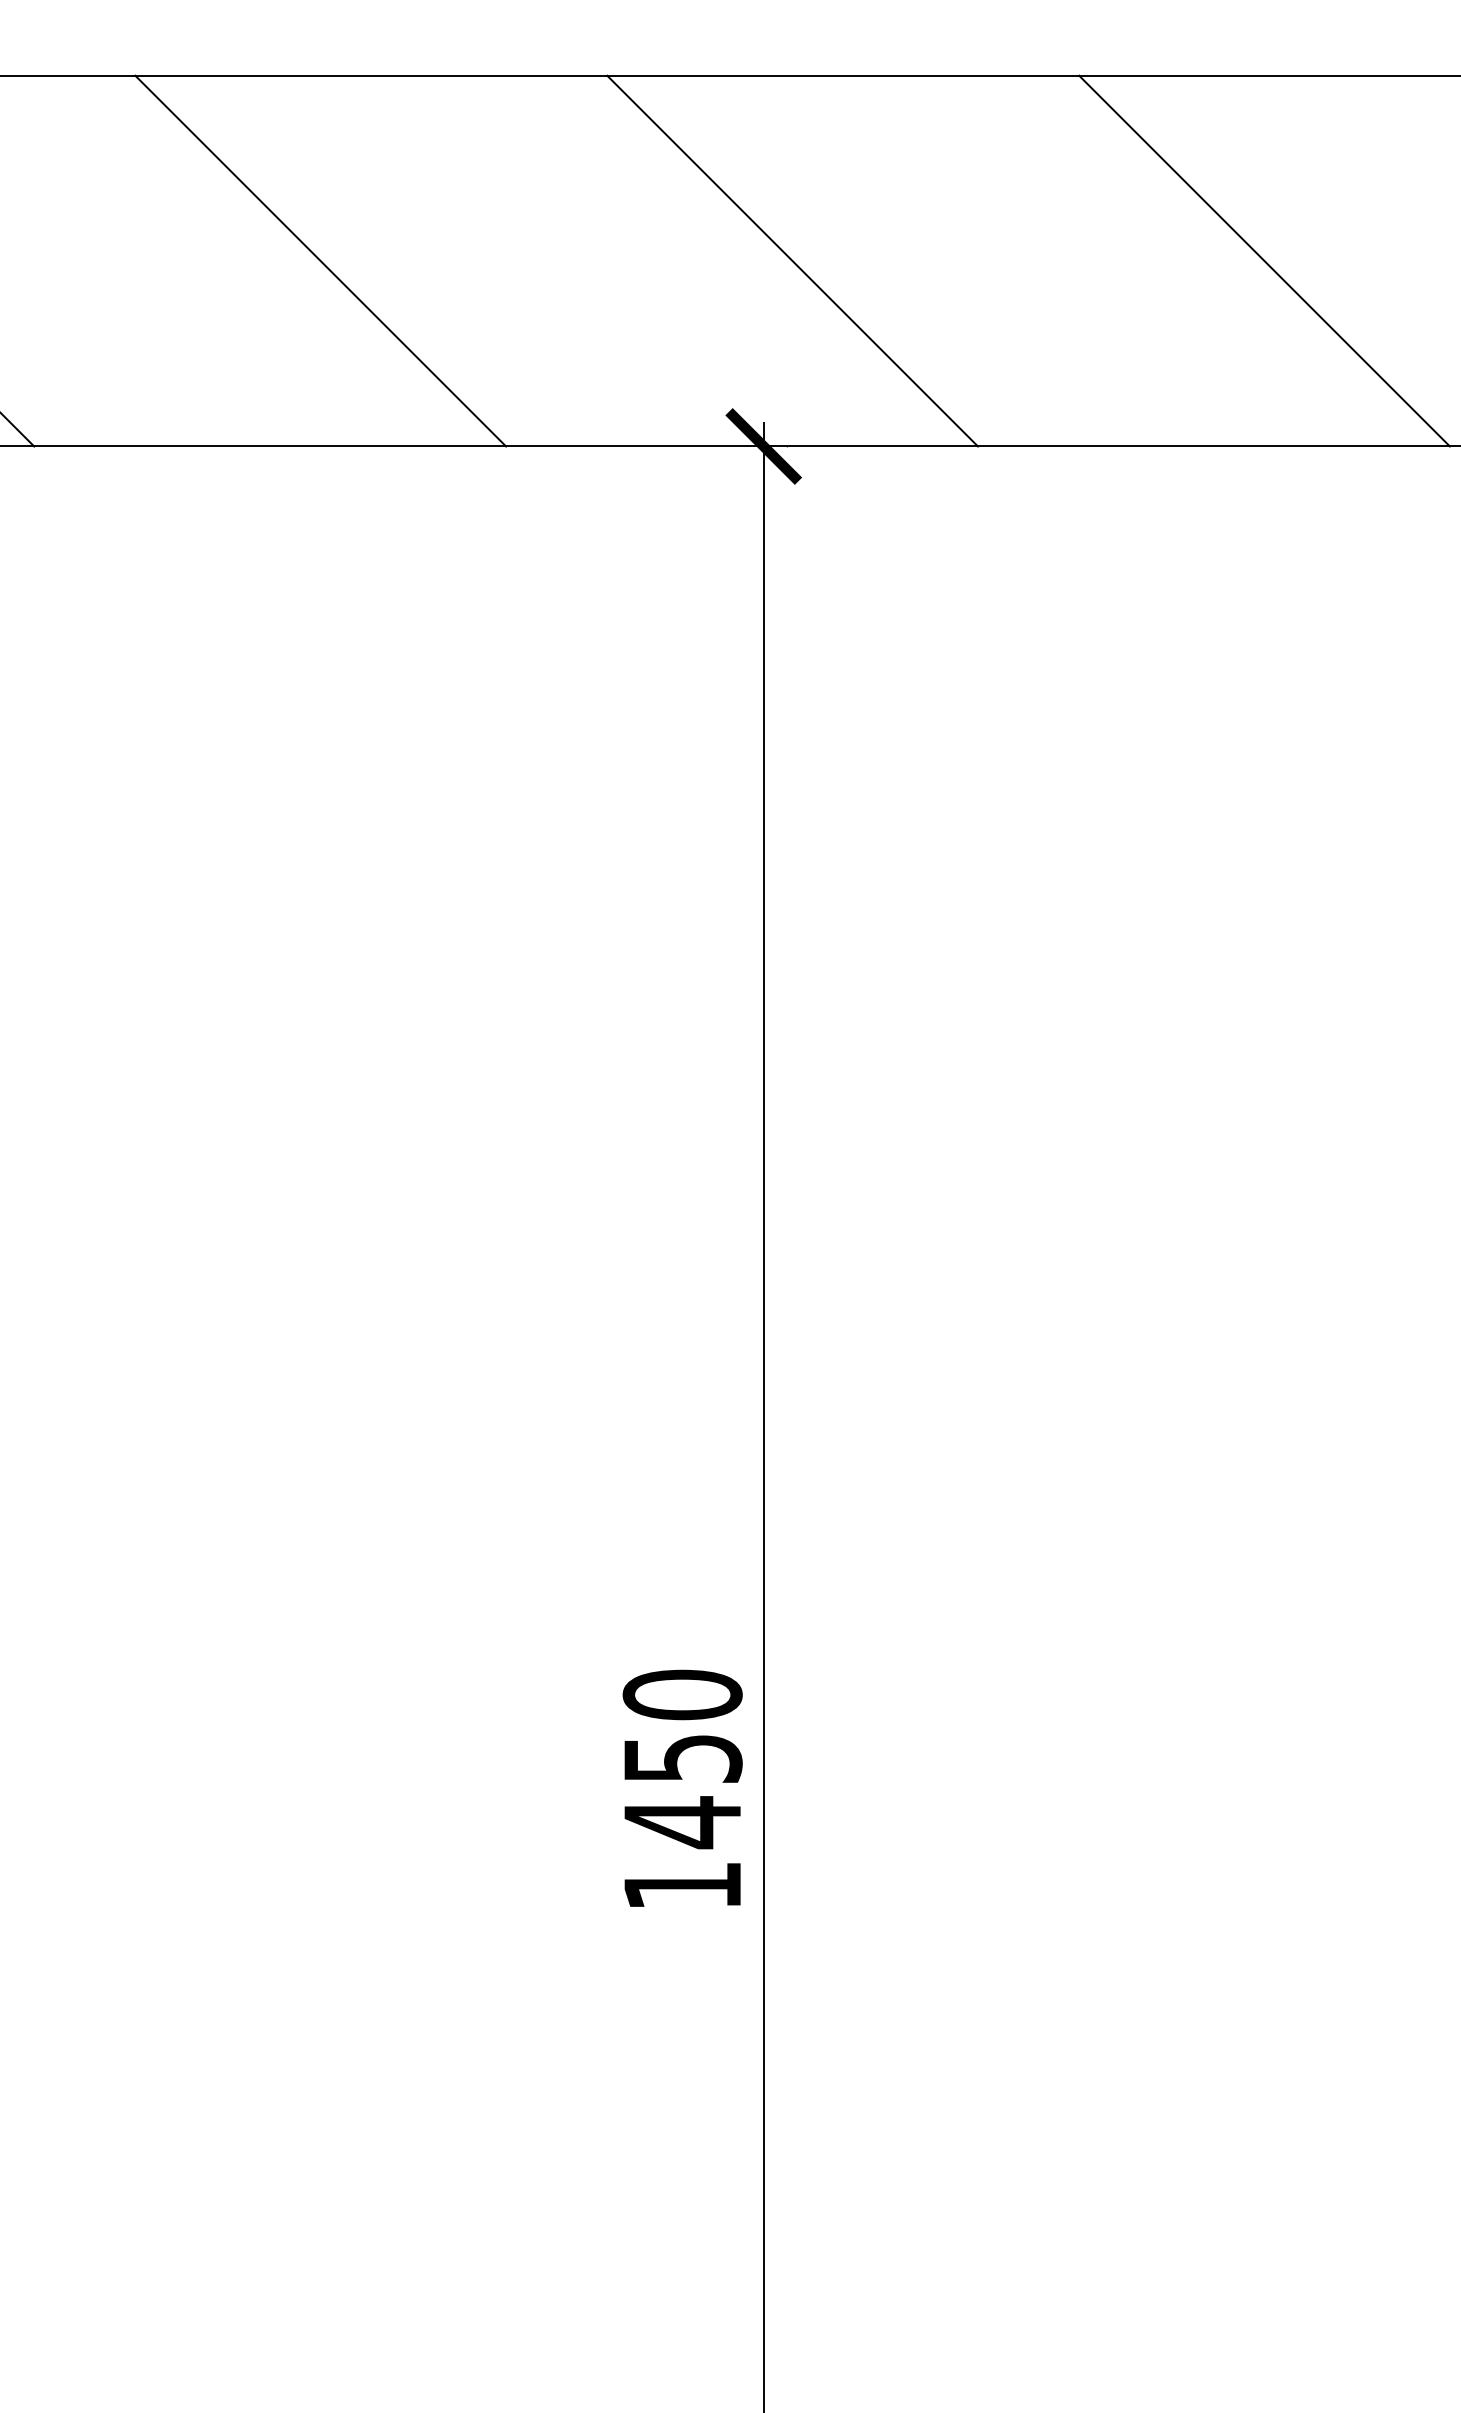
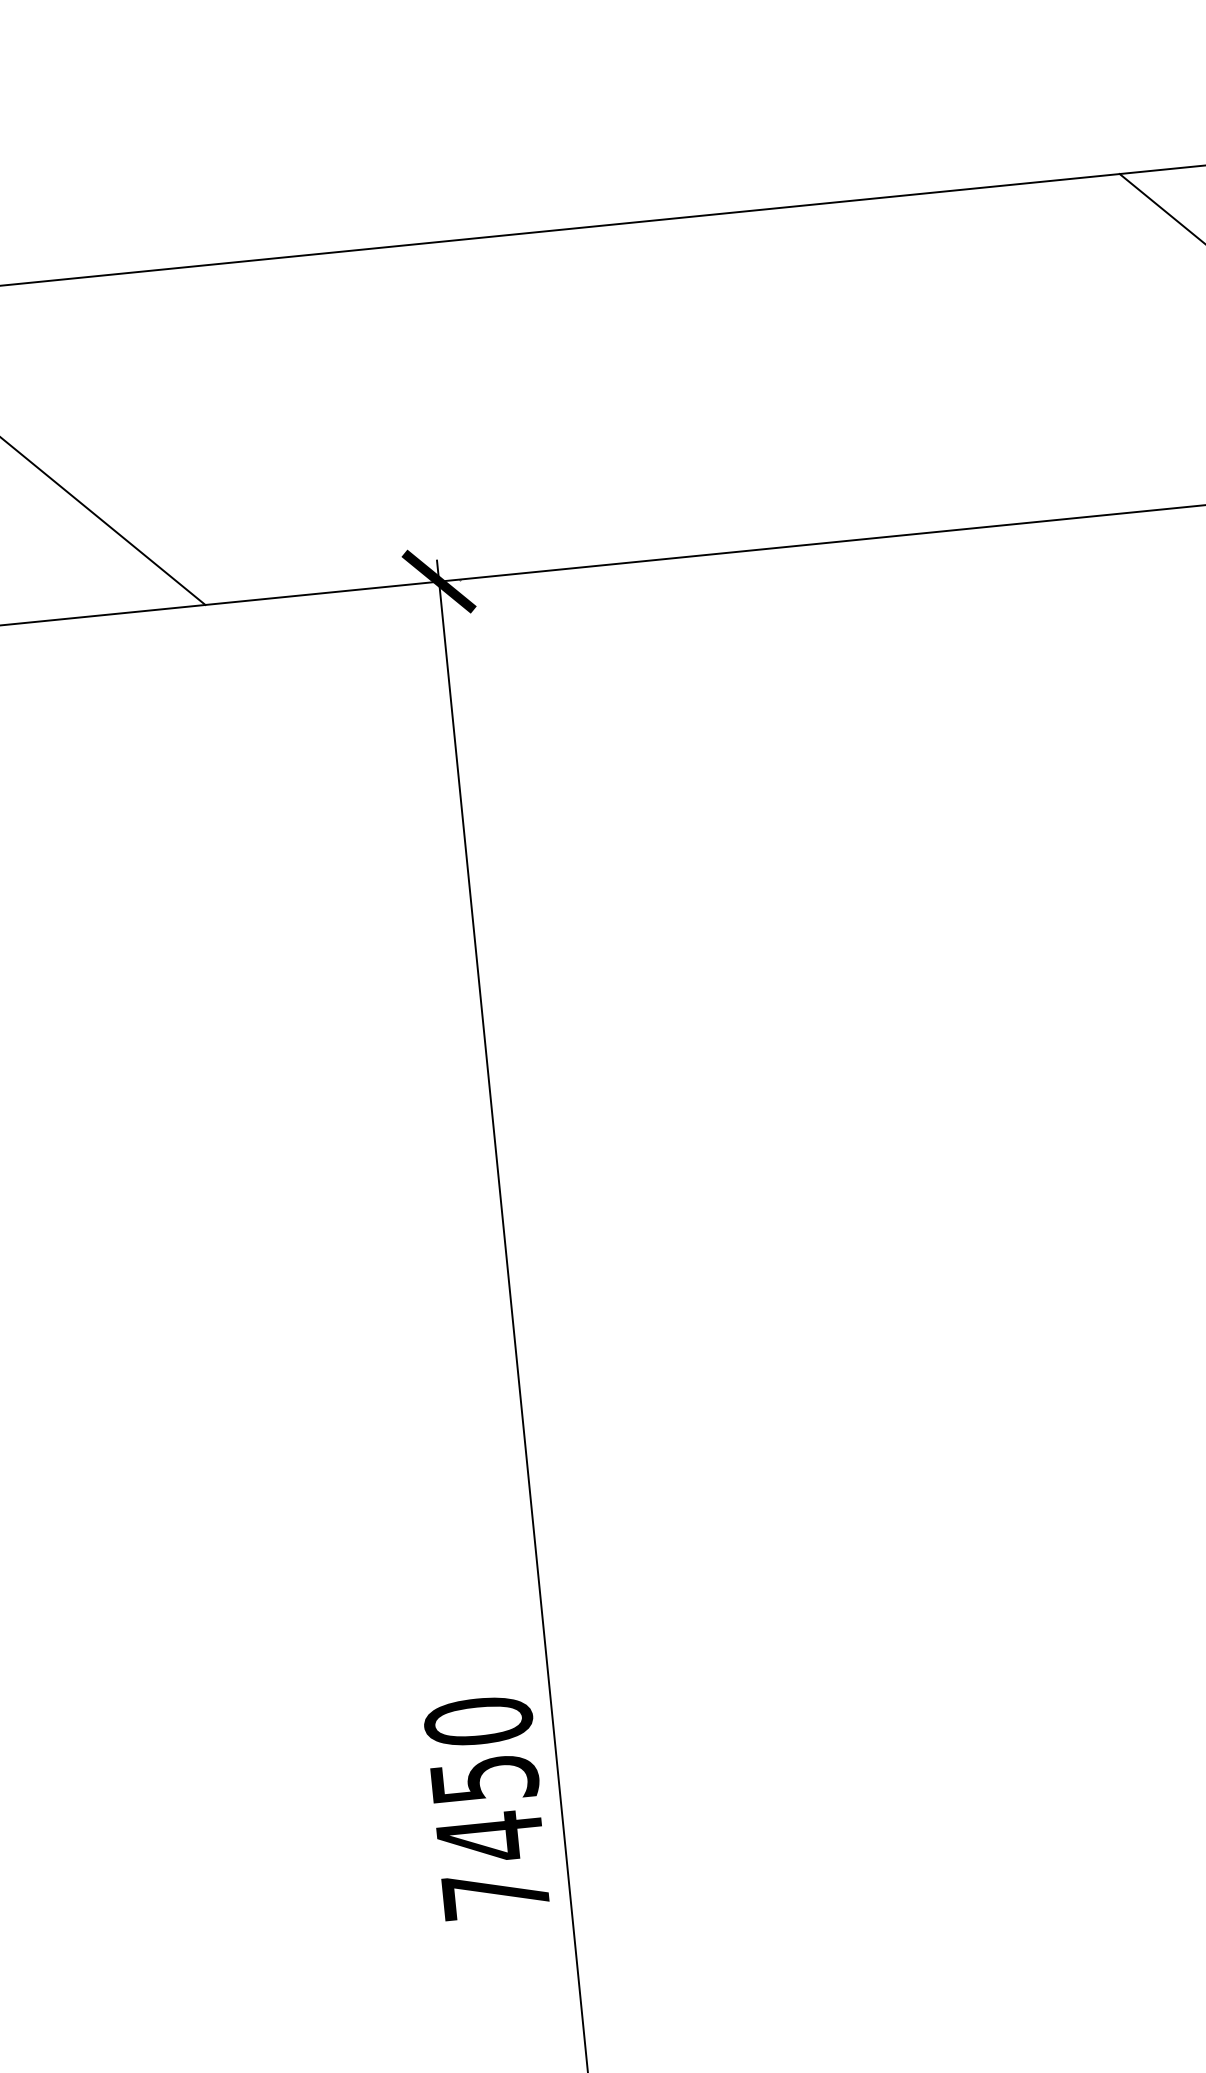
line: (792, 260) -> (448, 410), removed
line: (1264, 260) -> (876, 367), removed
text: (682, 1885) -> (495, 1894), 1450 -> 7450

